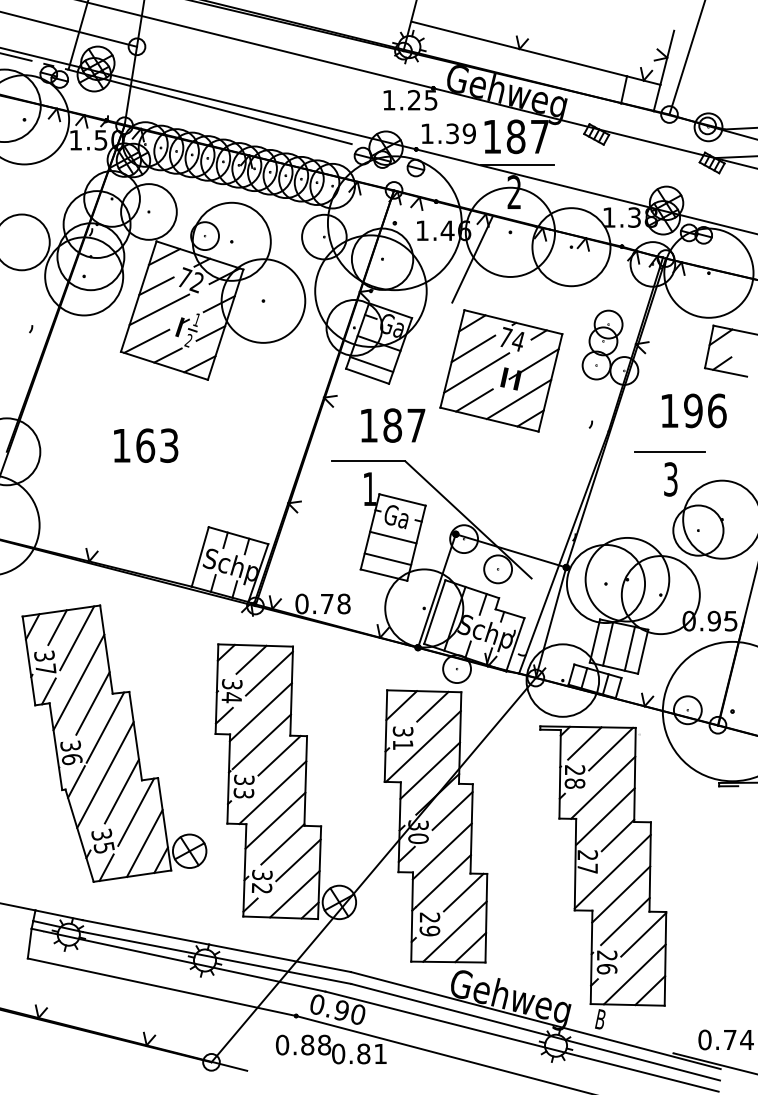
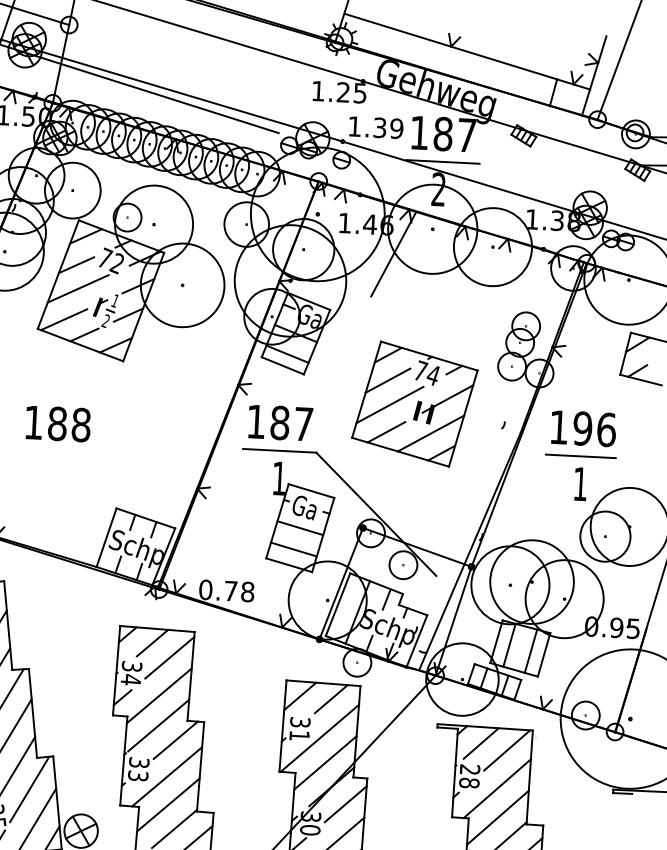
part: (501, 370) -> (415, 403), moved
text: (694, 410) -> (583, 428), moved
text: (393, 425) -> (280, 422), moved
text: (157, 445) -> (69, 424), 163 -> 188
text: (670, 479) -> (580, 484), 3 -> 1

